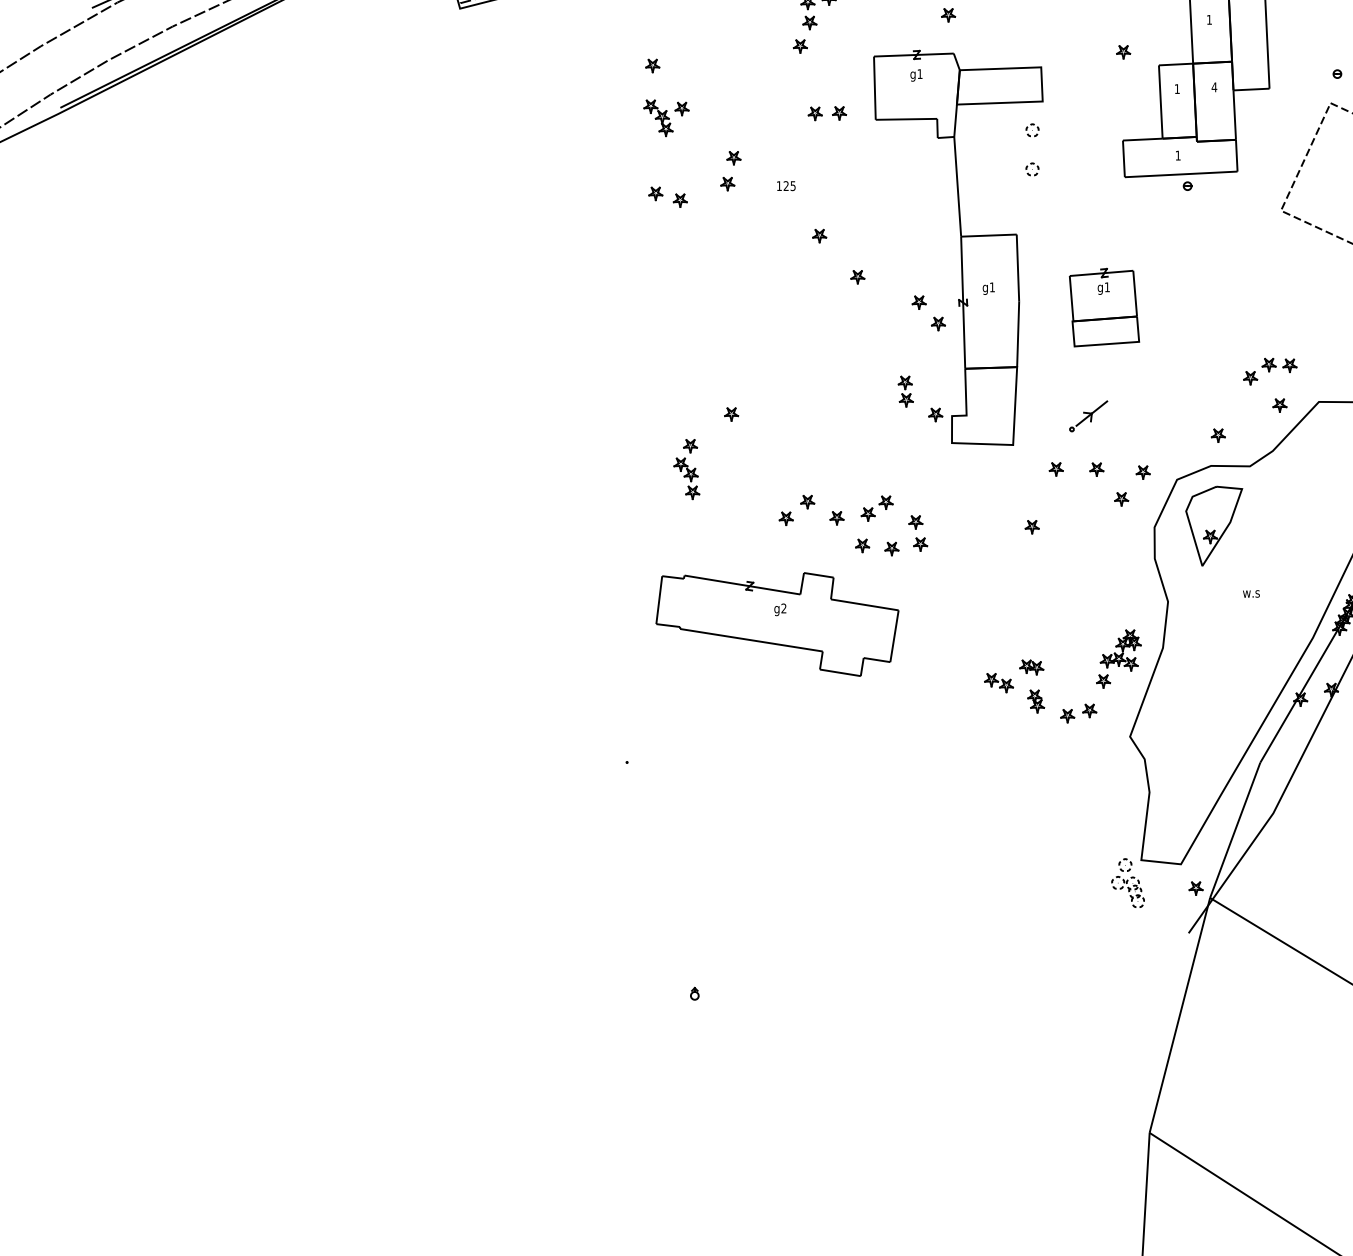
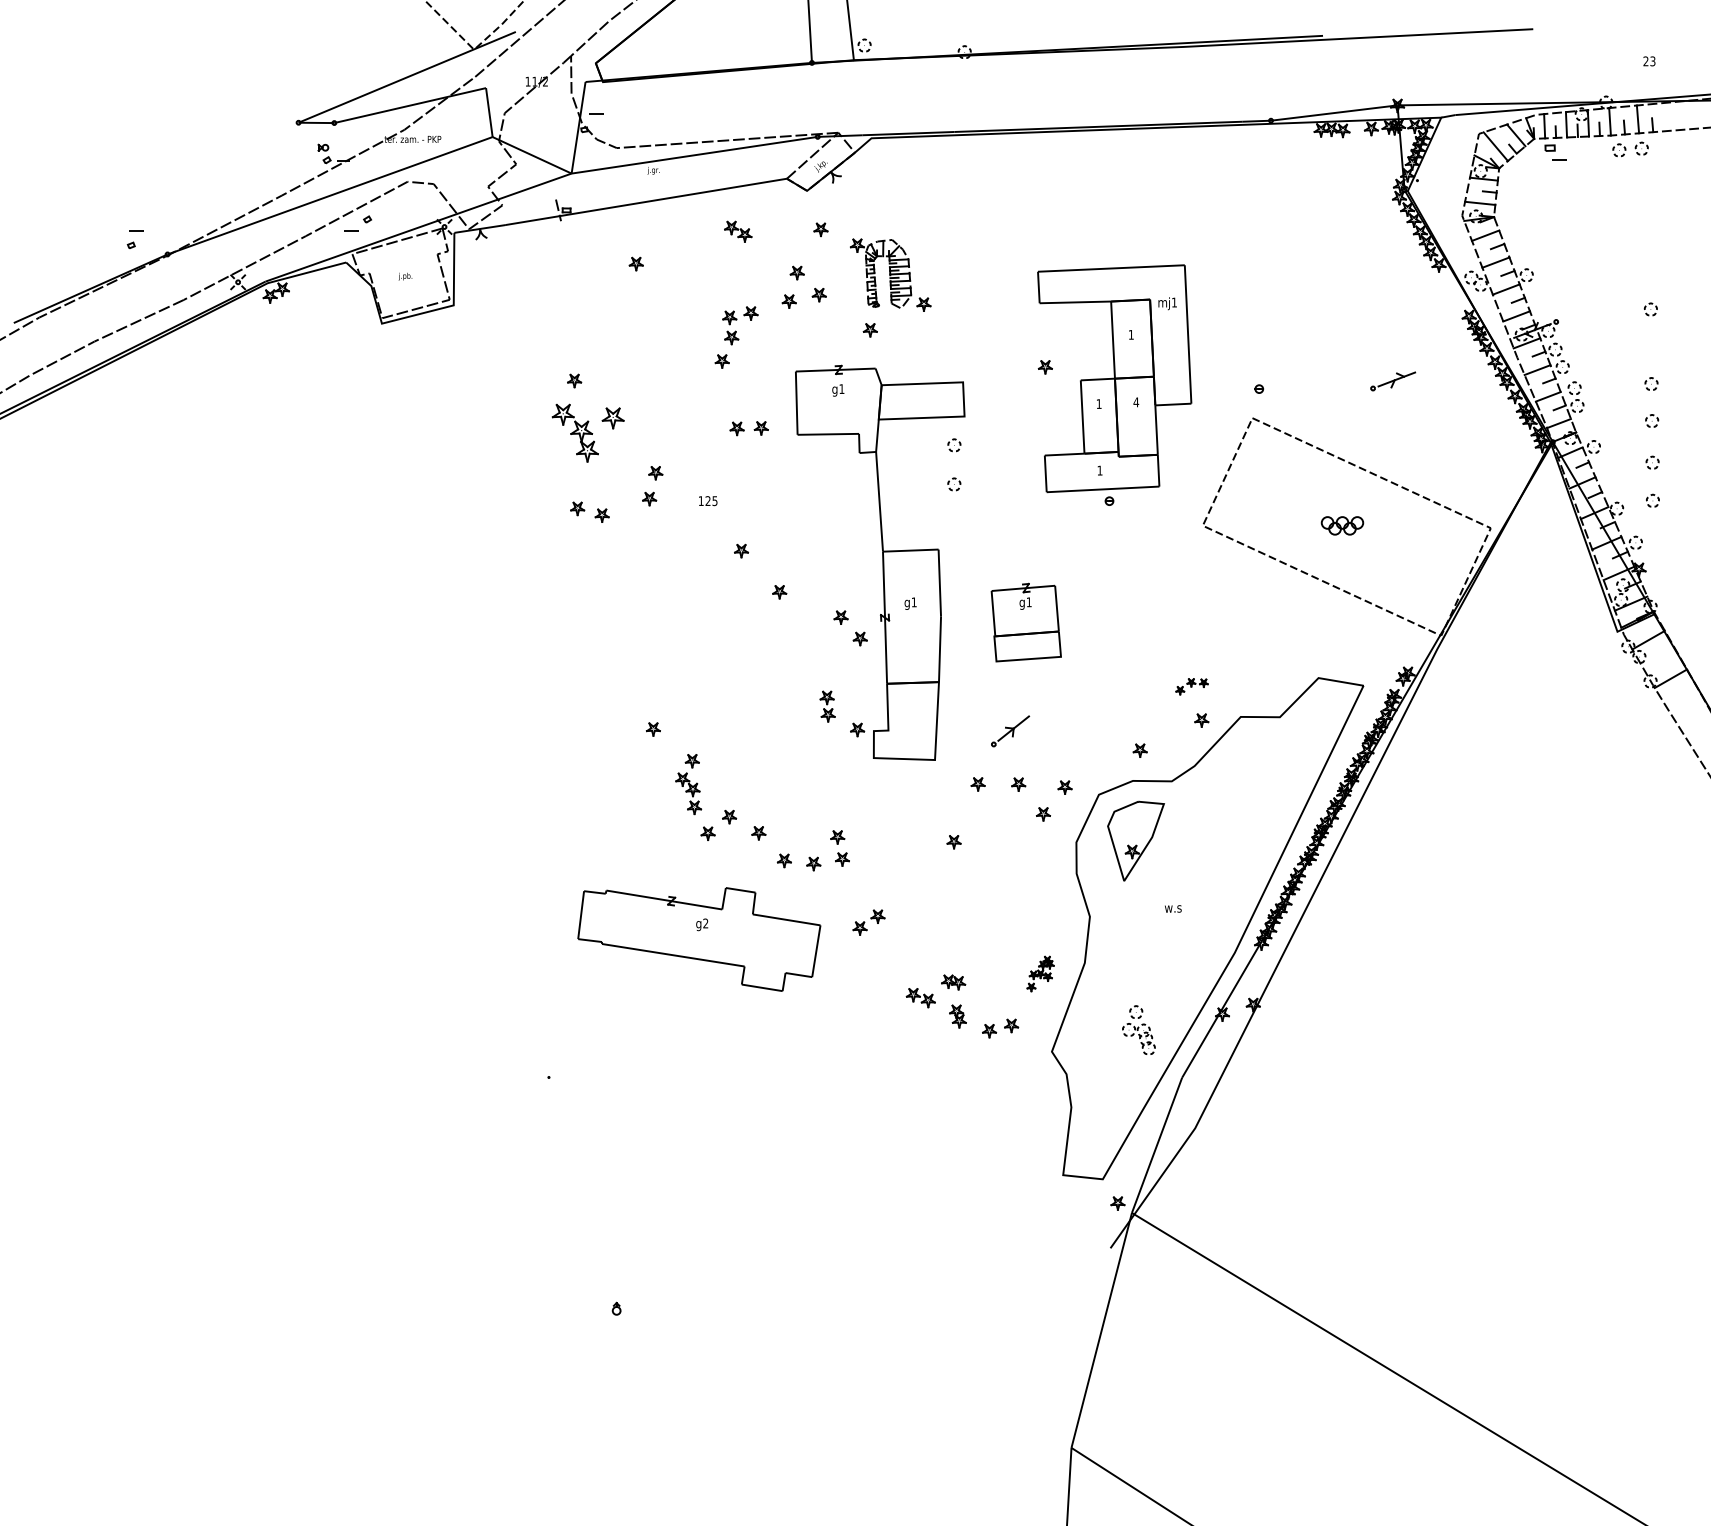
part: (666, 118) -> (588, 433), size x1.6
part: (1269, 371) -> (1191, 686), size x0.6
part: (686, 469) -> (688, 784), moved
part: (876, 508) -> (868, 922), moved
part: (1118, 658) -> (1040, 973), size x0.6
part: (1127, 882) -> (1138, 1029), moved

